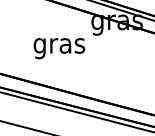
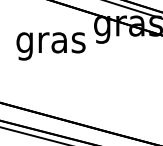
text: (59, 48) -> (51, 46), moved

